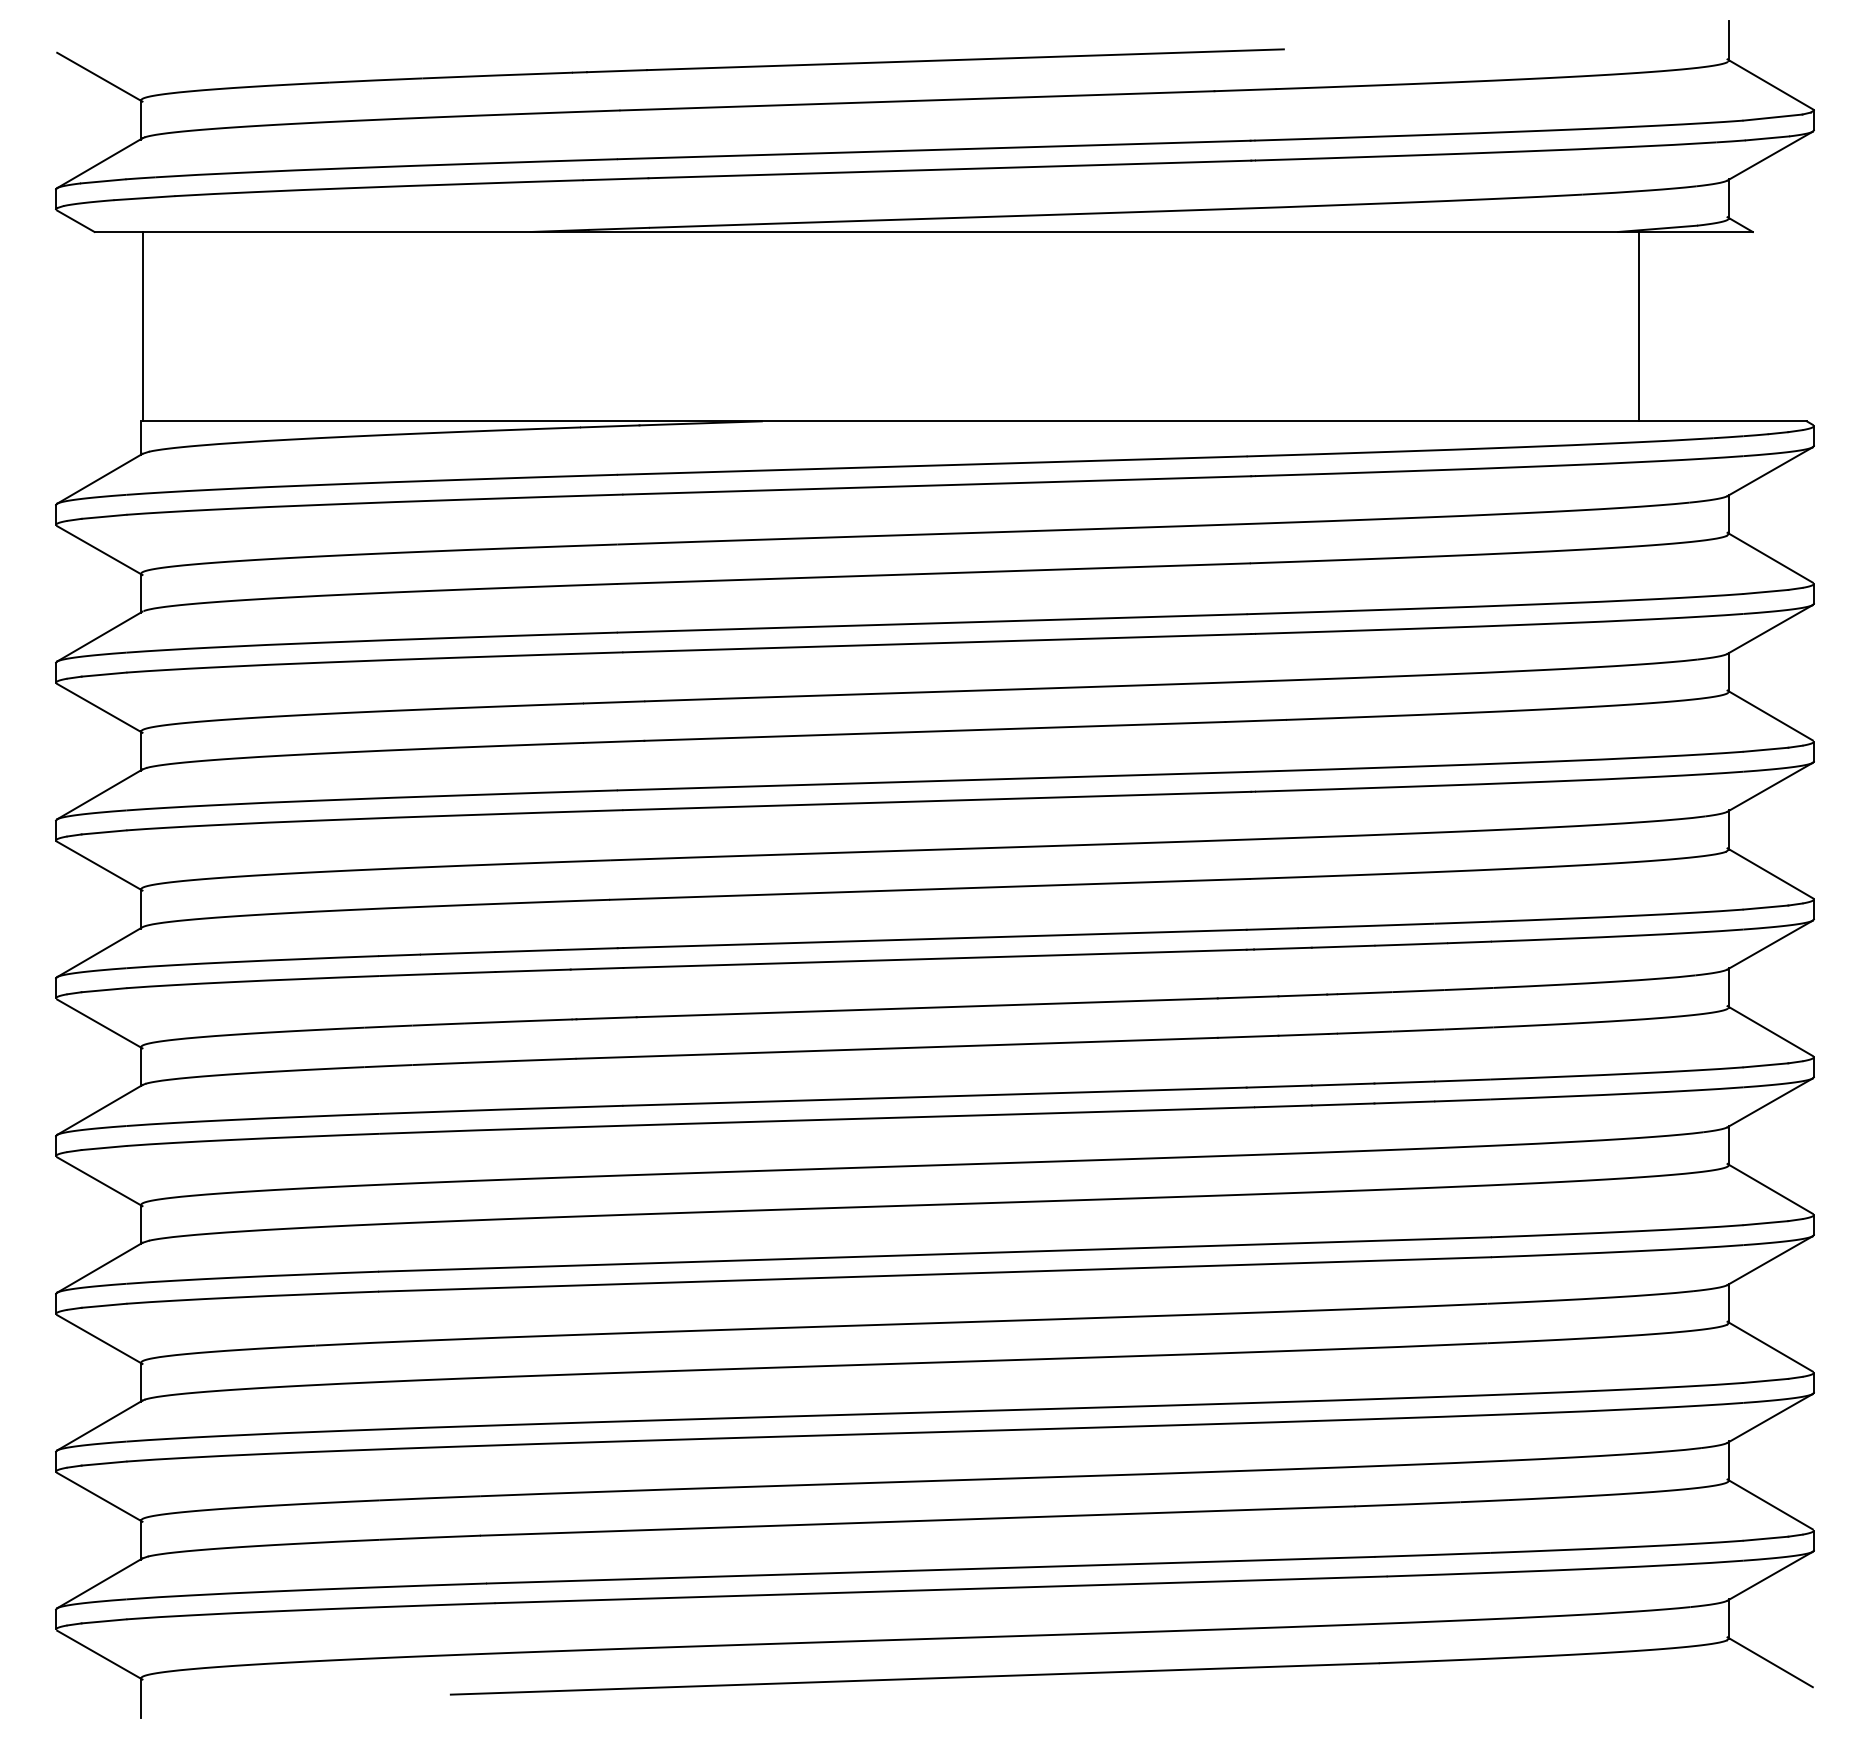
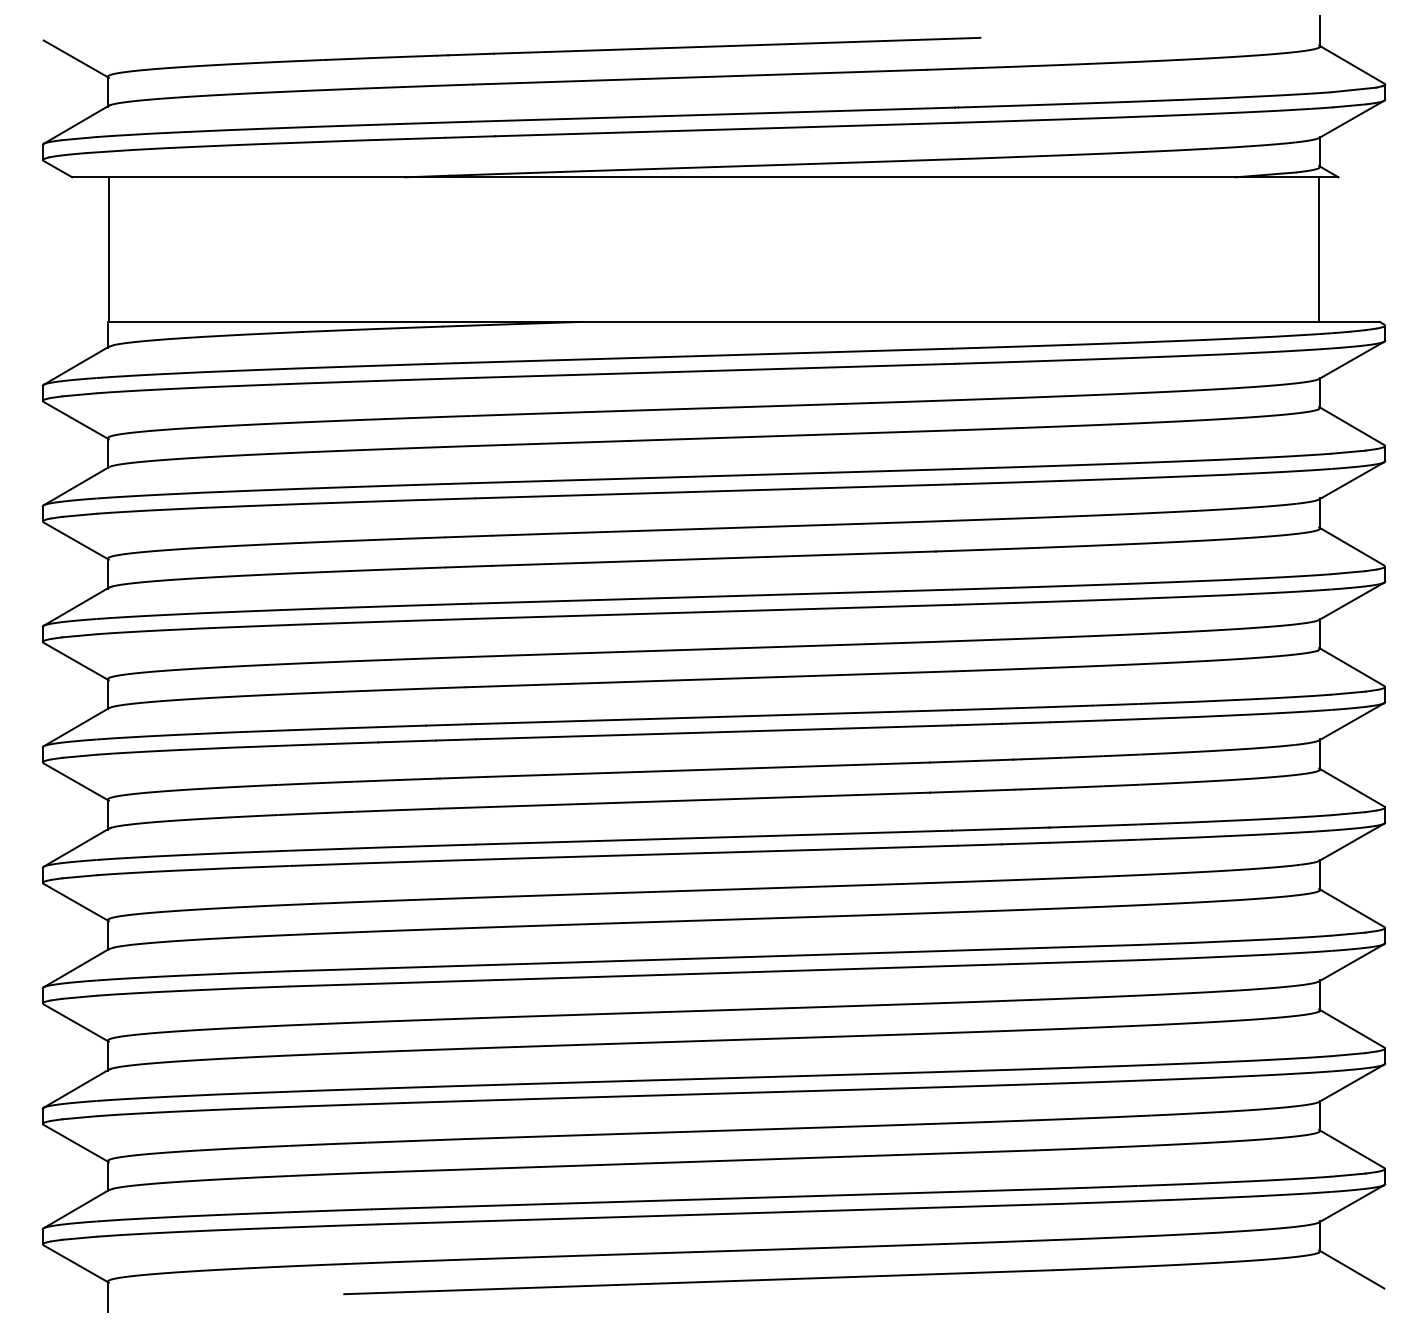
line: (1639, 326) -> (1319, 249), moved

